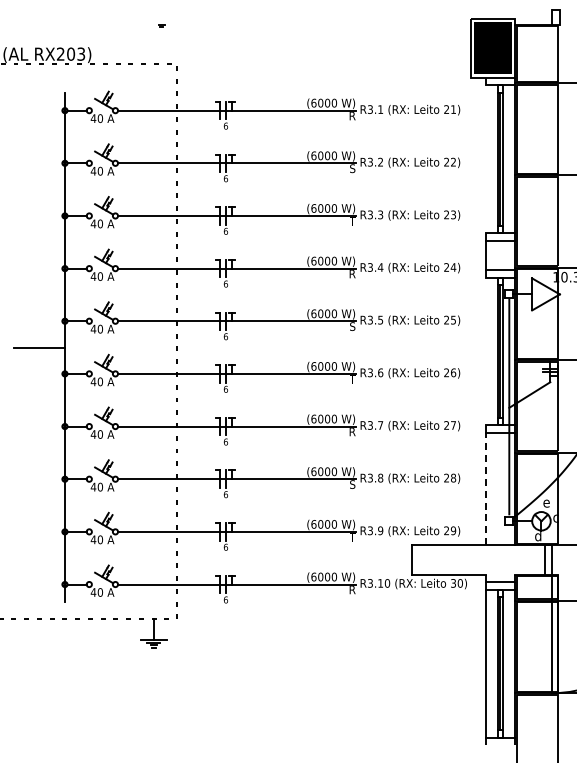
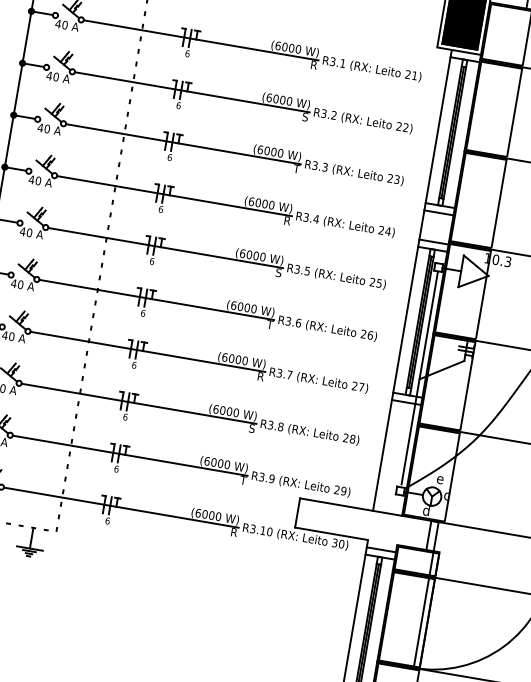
line: (485, 159) -> (437, 130), added
line: (485, 351) -> (405, 319), added
line: (485, 488) -> (382, 454), dashed -> solid

